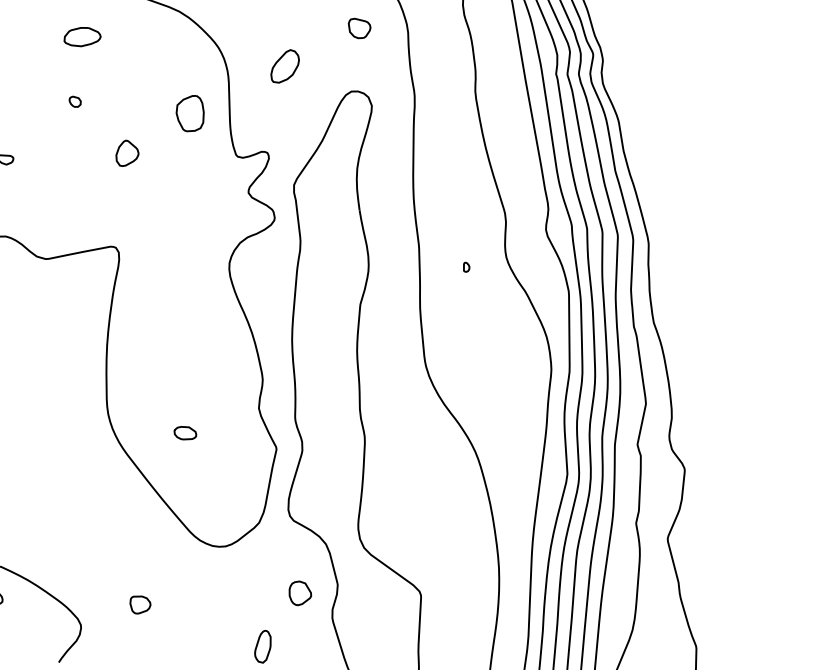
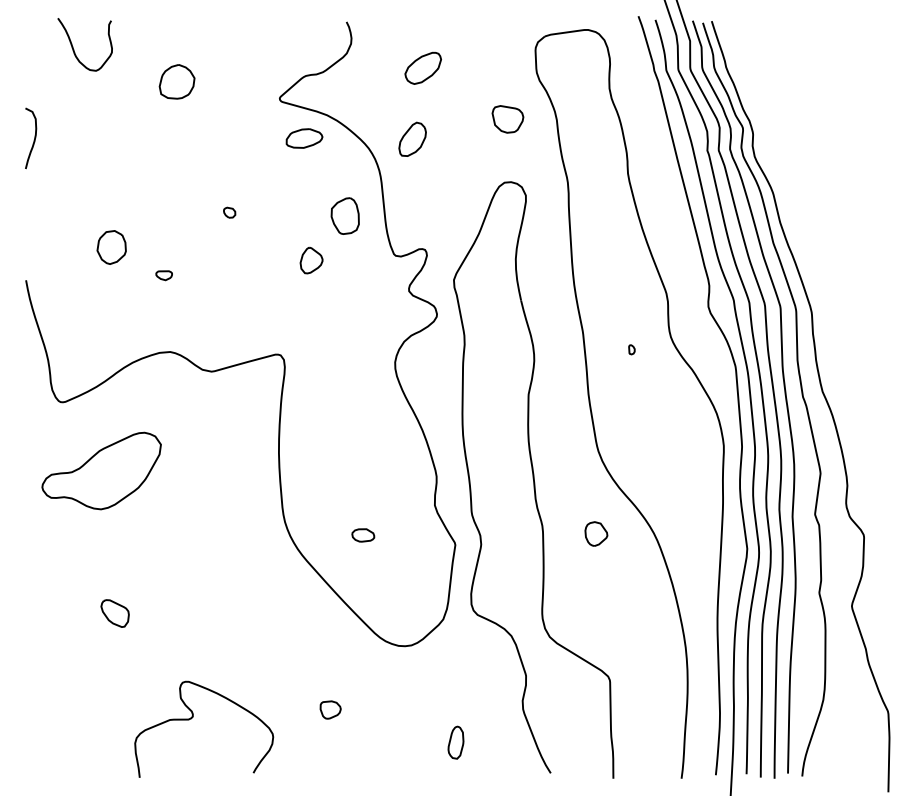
part: (358, 28) -> (507, 119), size x1.4
part: (82, 36) -> (304, 138), moved
part: (285, 65) -> (412, 138), moved
part: (127, 153) -> (311, 260), moved
part: (300, 592) -> (596, 533), moved

